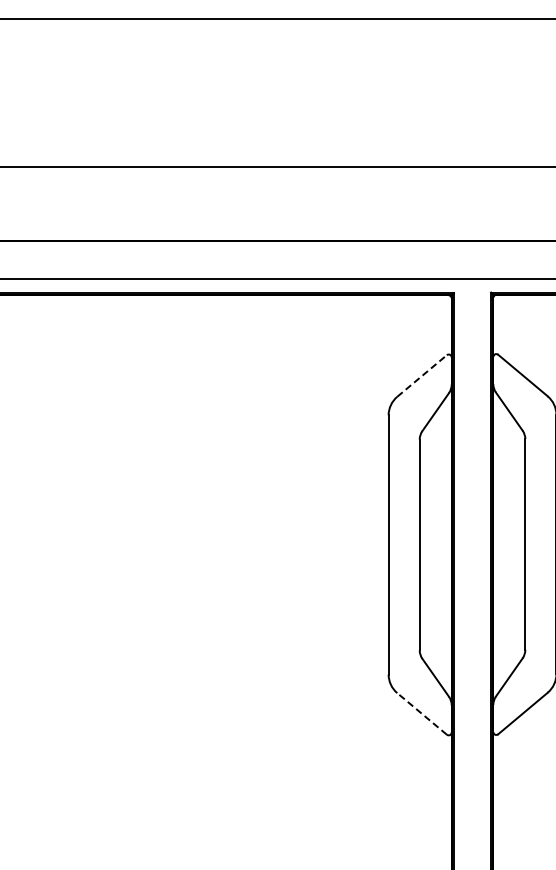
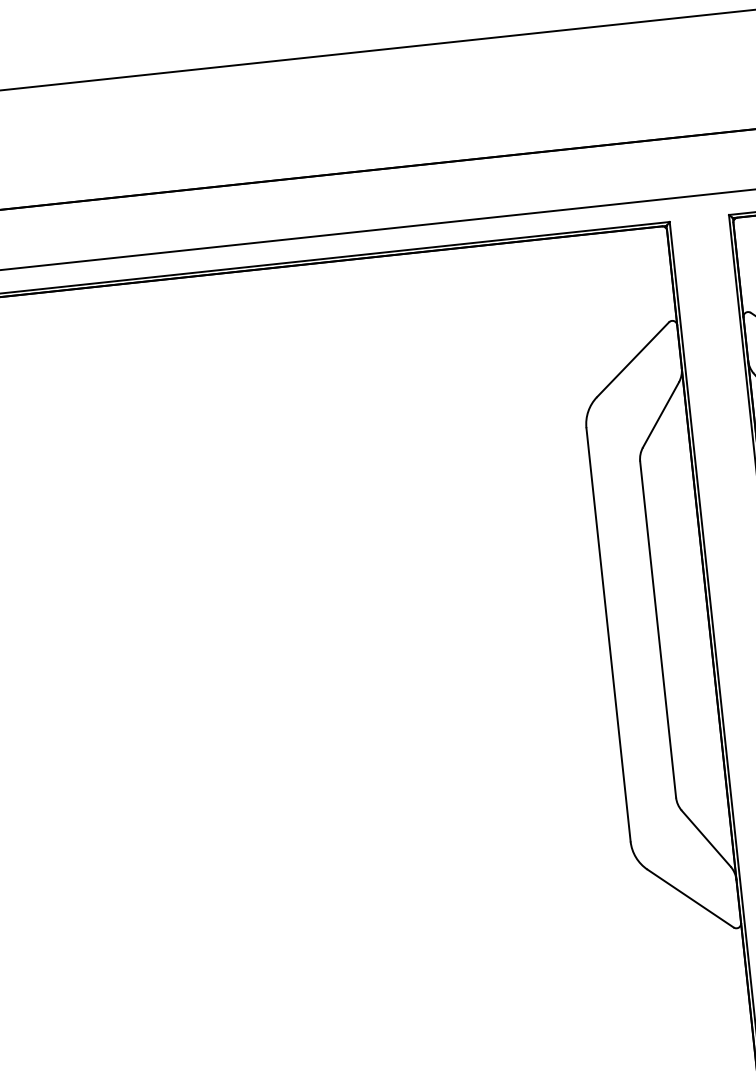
line: (422, 375) -> (633, 358), dashed -> solid
line: (421, 713) -> (689, 898), dashed -> solid

